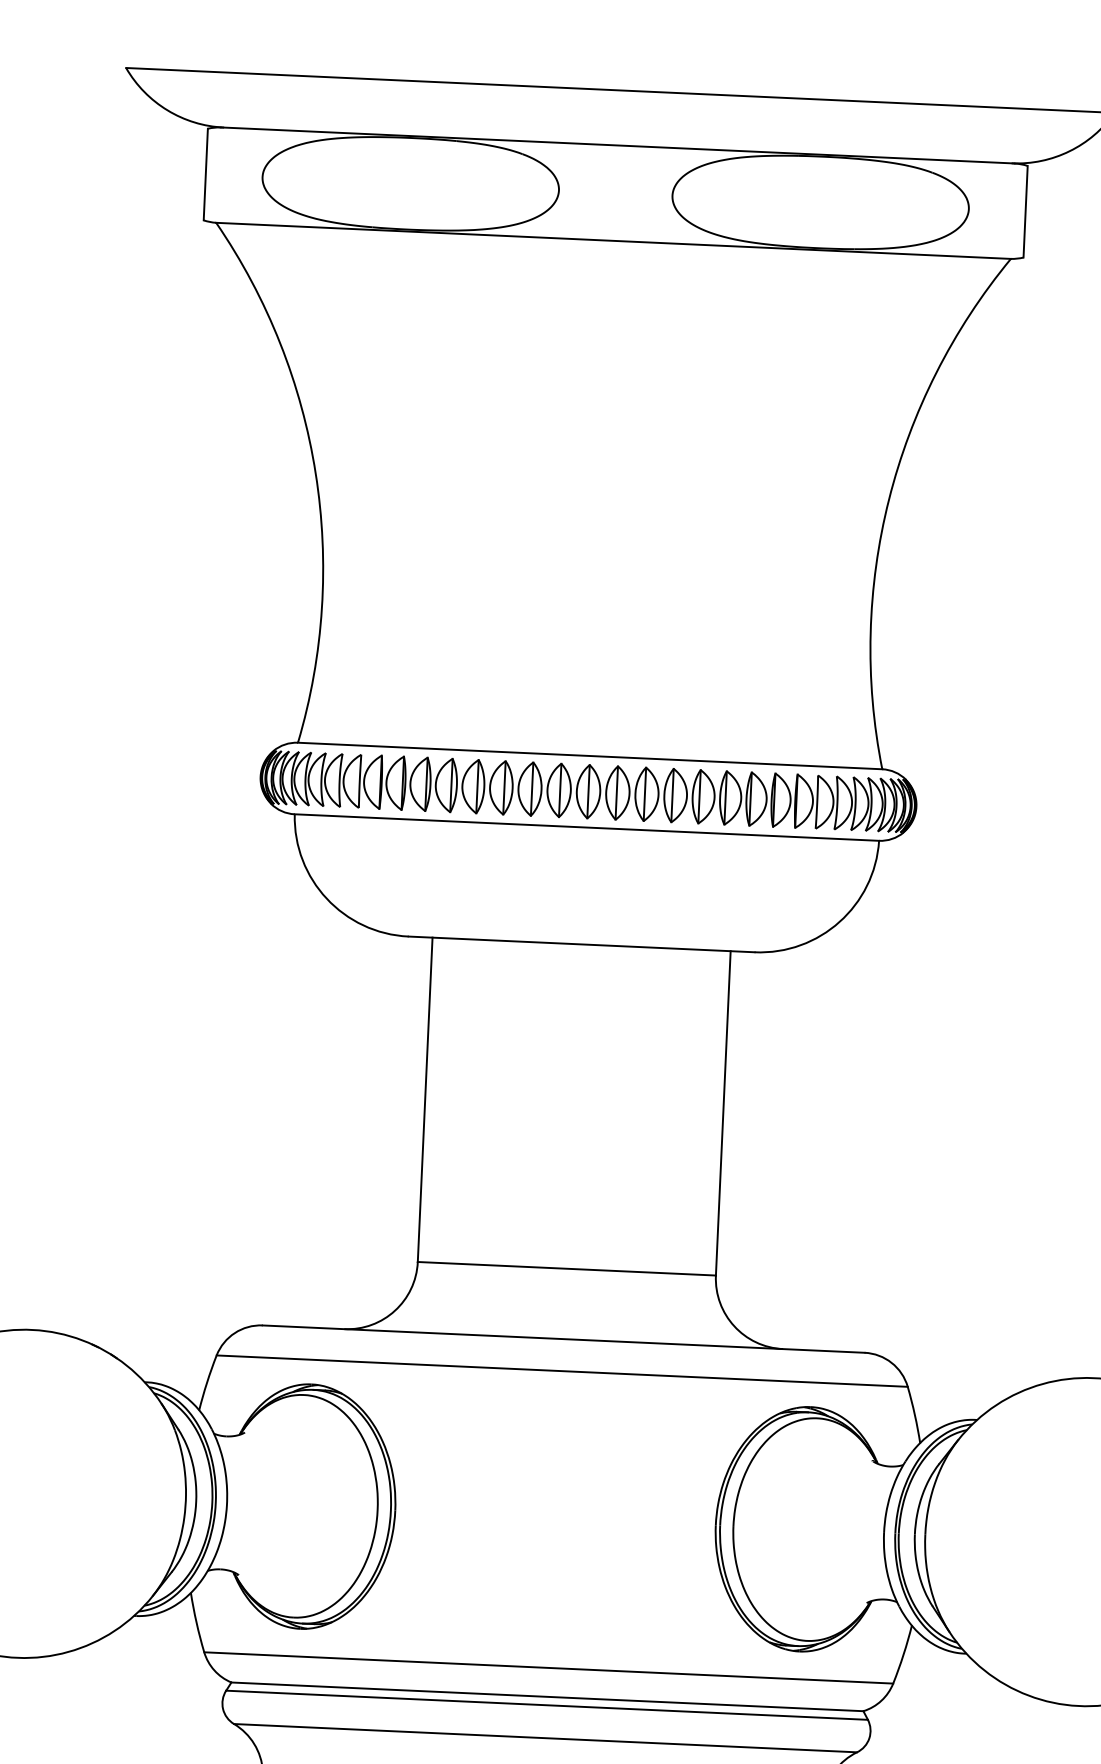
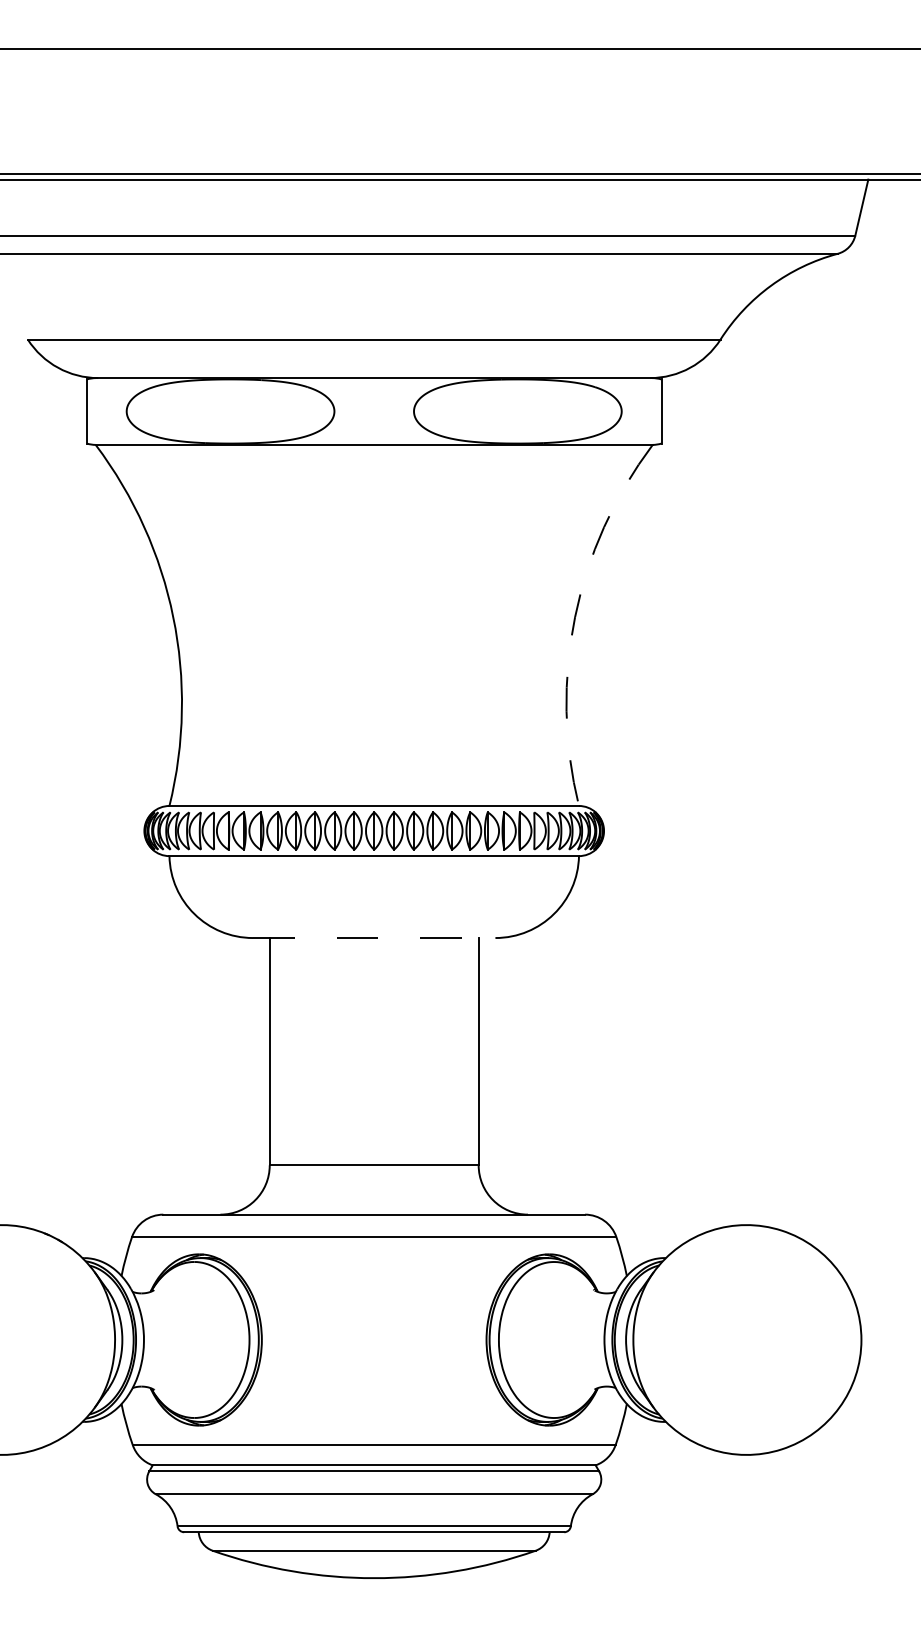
arc: (889, 500) -> (575, 617), solid -> dashed
line: (581, 945) -> (374, 938), solid -> dashed

